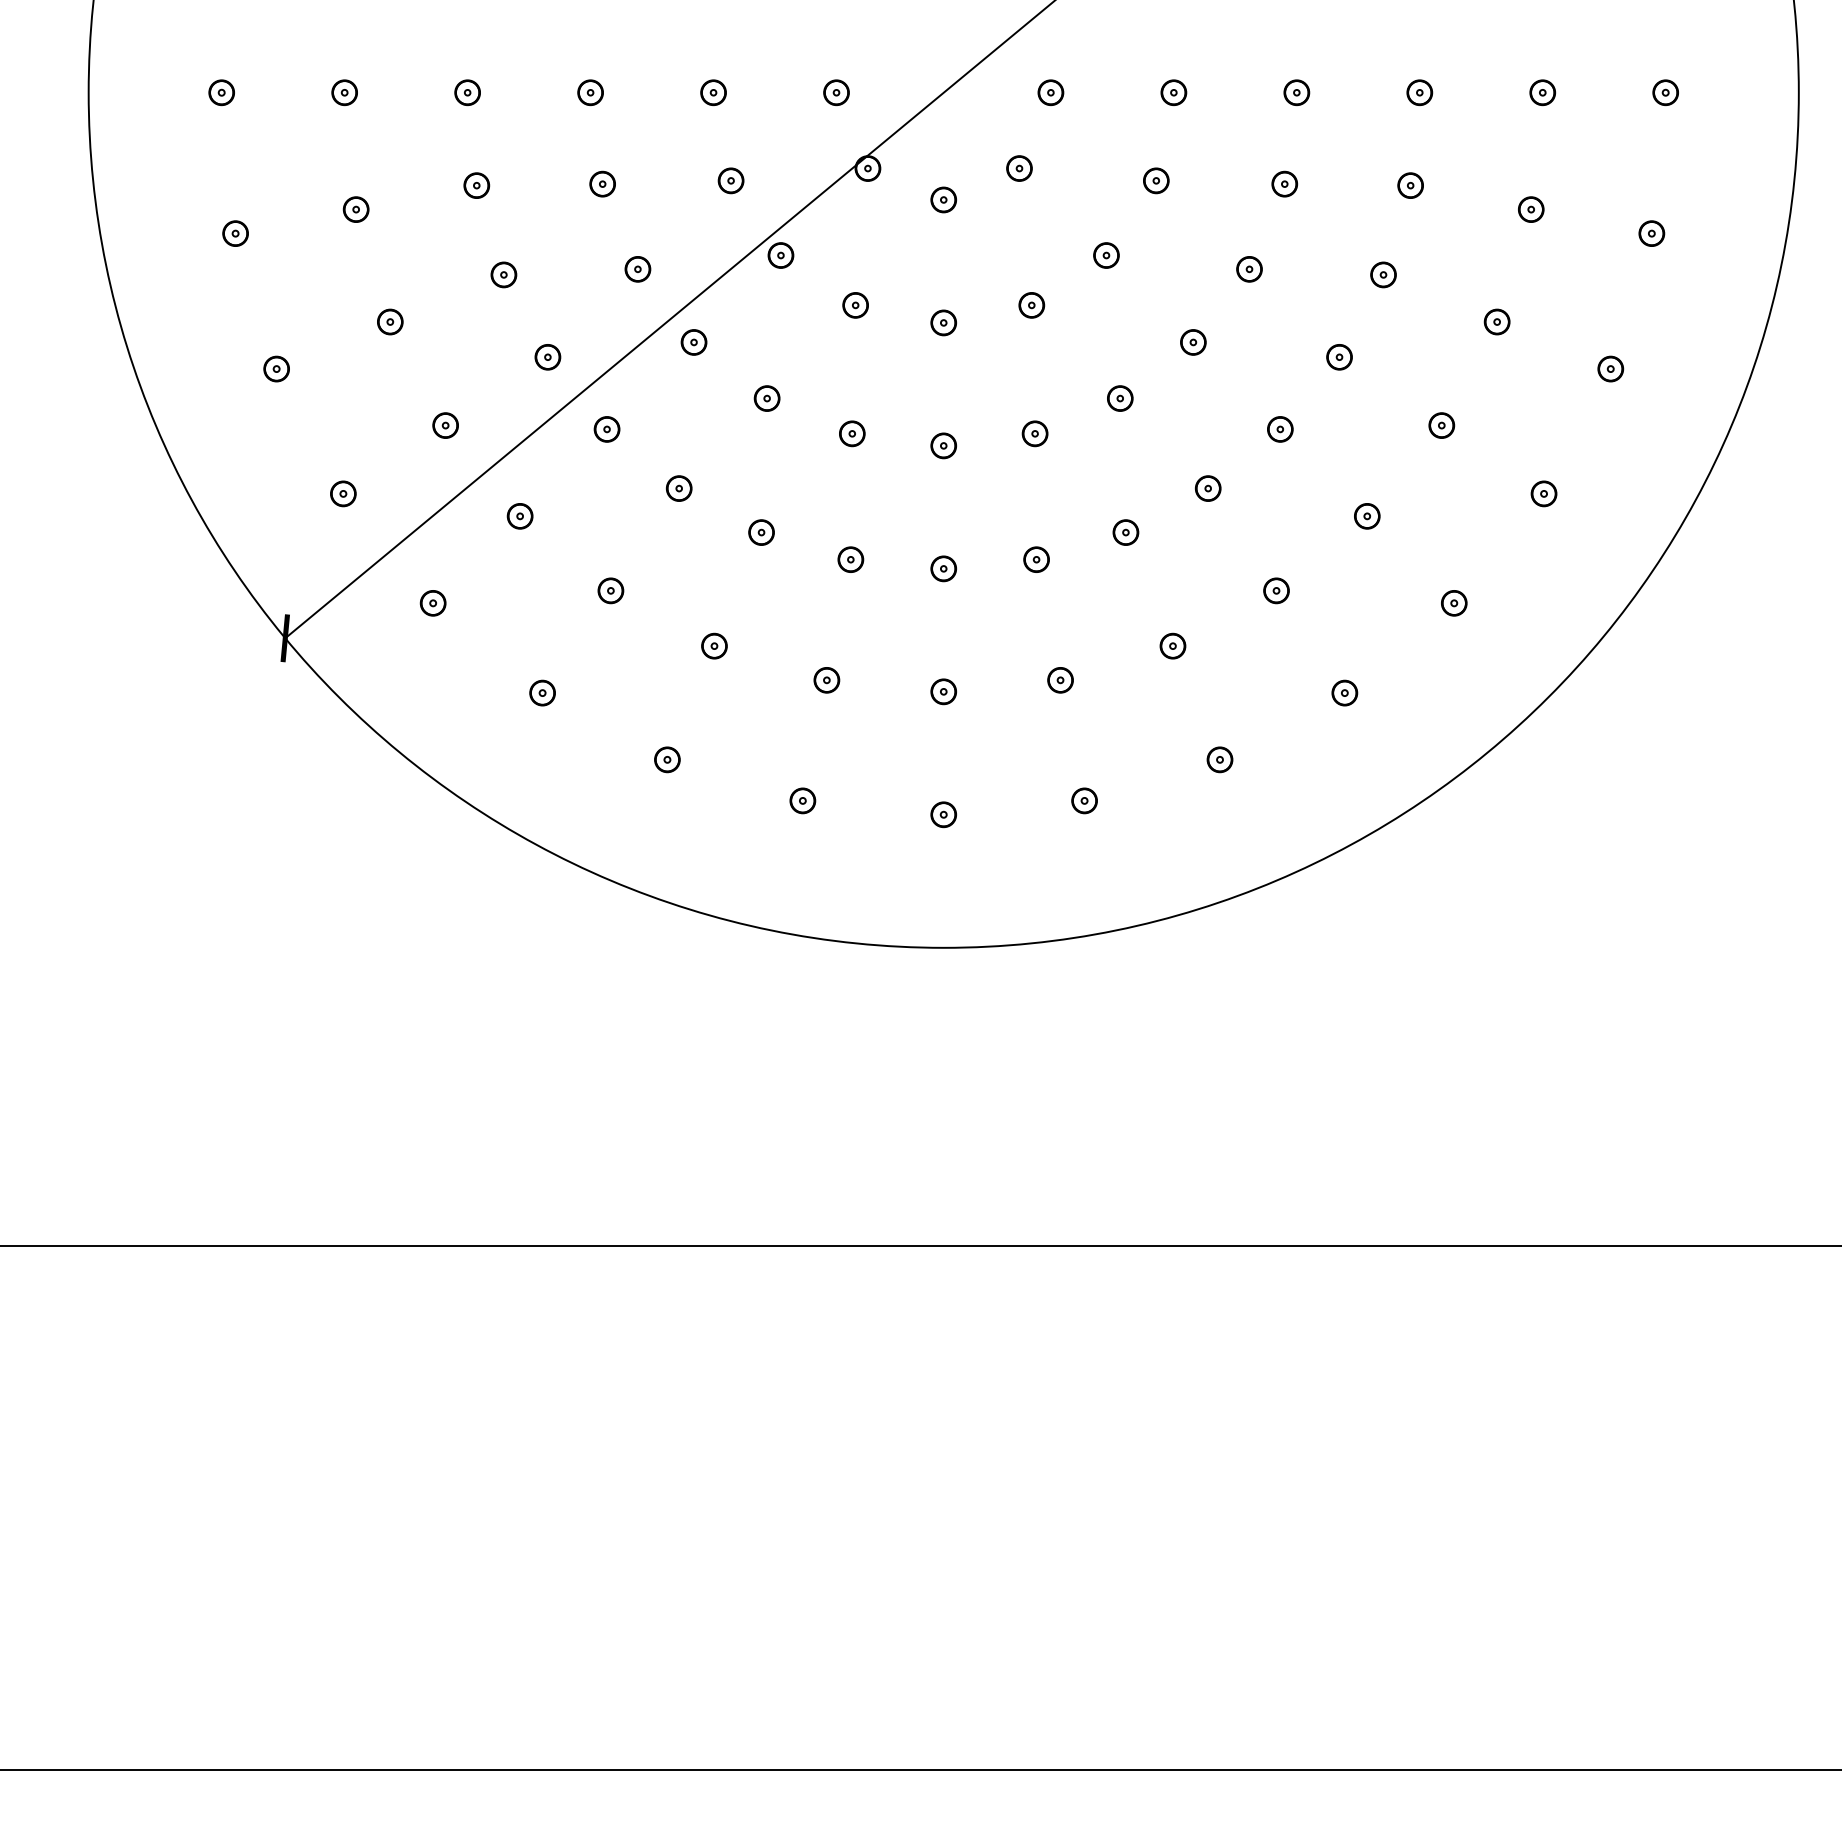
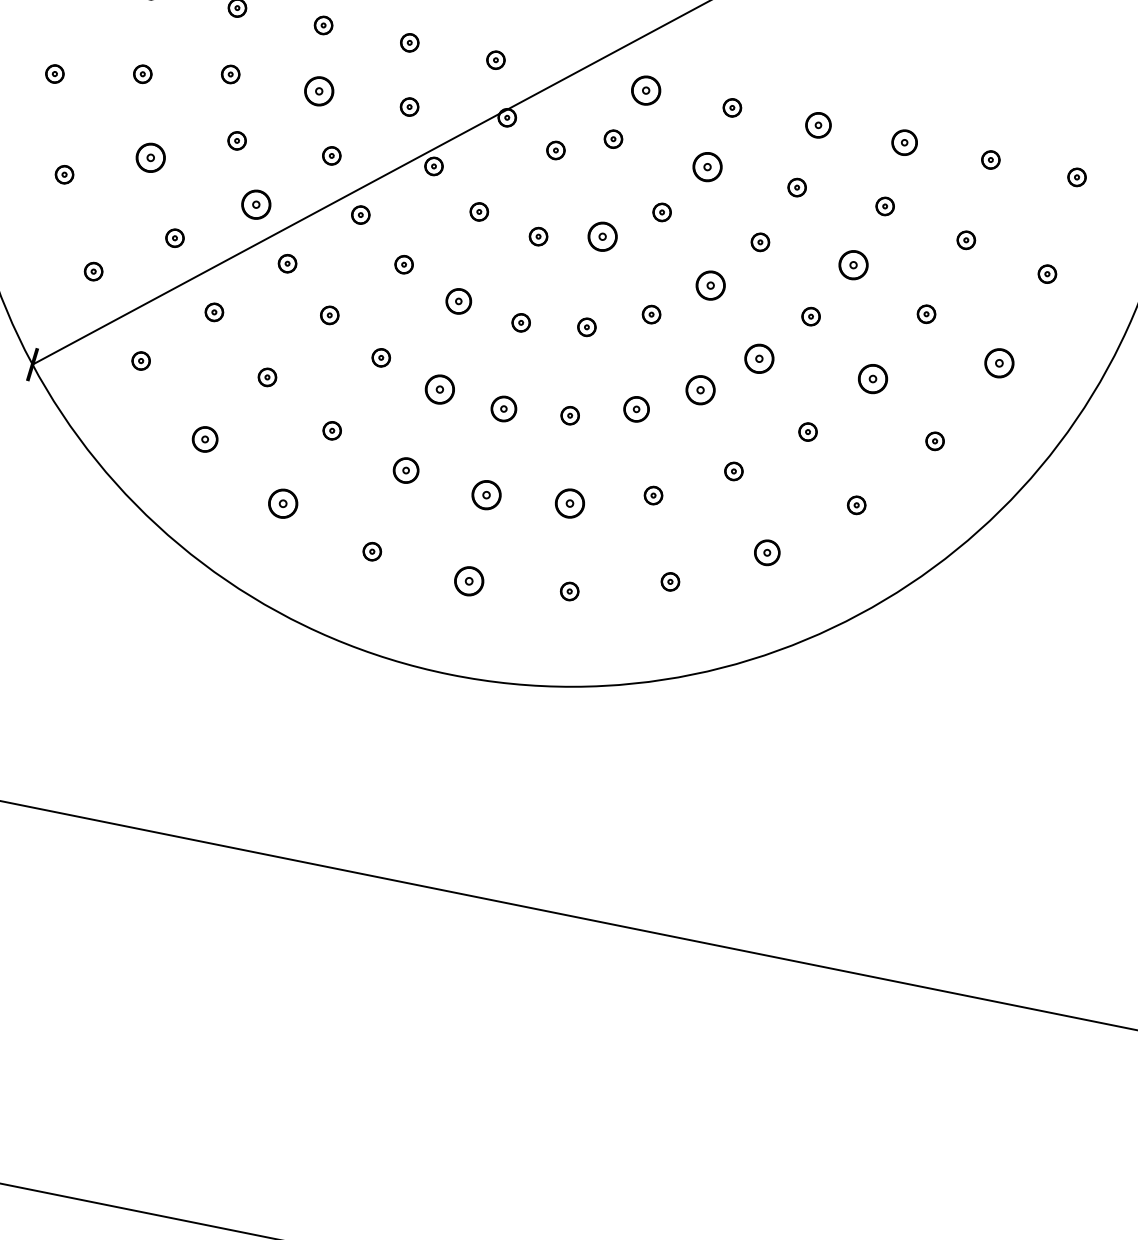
part: (1050, 92) -> (645, 90), size x1.6
part: (1296, 92) -> (818, 125), size x1.4
part: (1419, 92) -> (904, 142), size x1.4
part: (1156, 180) -> (707, 166), size x1.6
part: (602, 183) -> (319, 90), size x1.6
part: (1383, 274) -> (853, 264), size x1.6
part: (1031, 305) -> (602, 236), size x1.6
part: (390, 321) -> (151, 157), size x1.6
part: (1193, 342) -> (710, 285), size x1.6
part: (547, 357) -> (256, 204), size x1.6
part: (1610, 368) -> (999, 362), size x1.6
part: (1441, 425) -> (872, 378), size x1.6
part: (1280, 429) -> (759, 358), size x1.6
part: (852, 433) -> (459, 301), size x1.4
part: (1207, 488) -> (700, 389), size x1.6
part: (1125, 532) -> (636, 409), size x1.4
part: (850, 559) -> (439, 389), size x1.6
part: (943, 568) -> (503, 408), size x1.4
part: (826, 680) -> (405, 470), size x1.4
part: (1060, 680) -> (569, 503), size x1.6
part: (943, 691) -> (486, 494), size x1.6
part: (542, 692) -> (205, 438), size x1.4
part: (1344, 692) -> (767, 552), size x1.4
part: (667, 759) -> (283, 503), size x1.6
part: (943, 814) -> (468, 581), size x1.6

